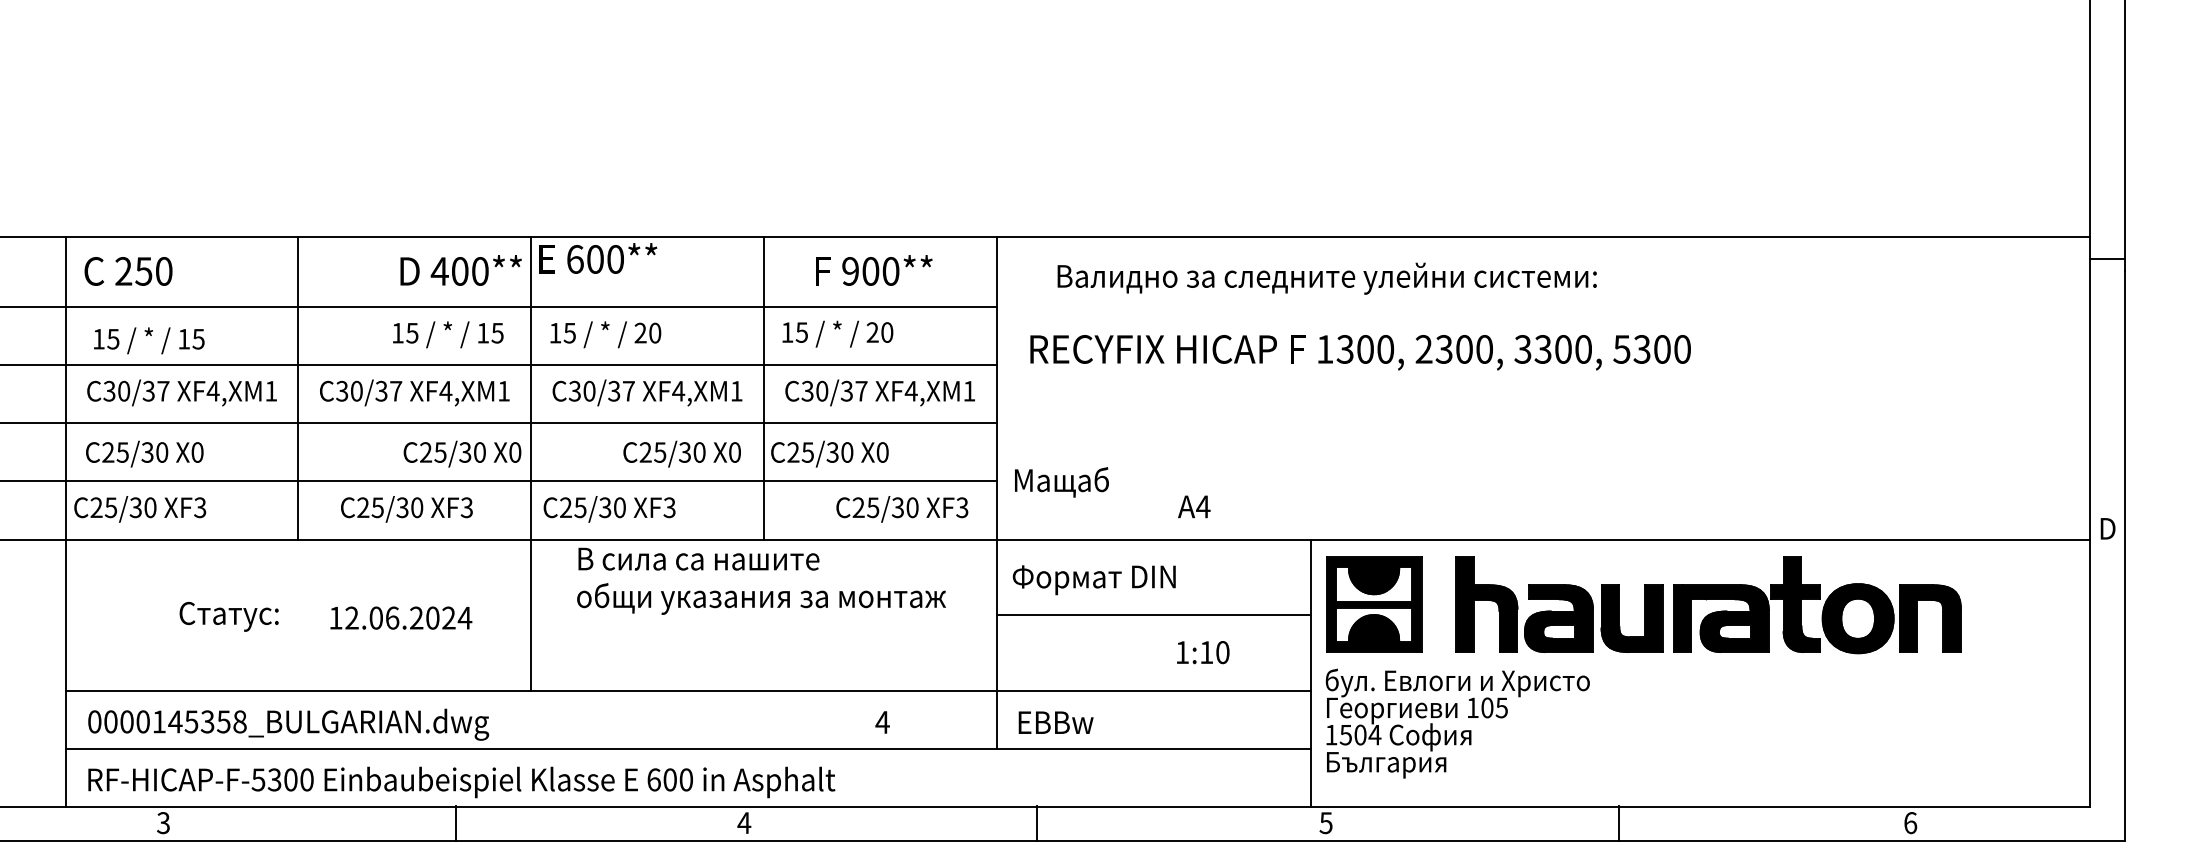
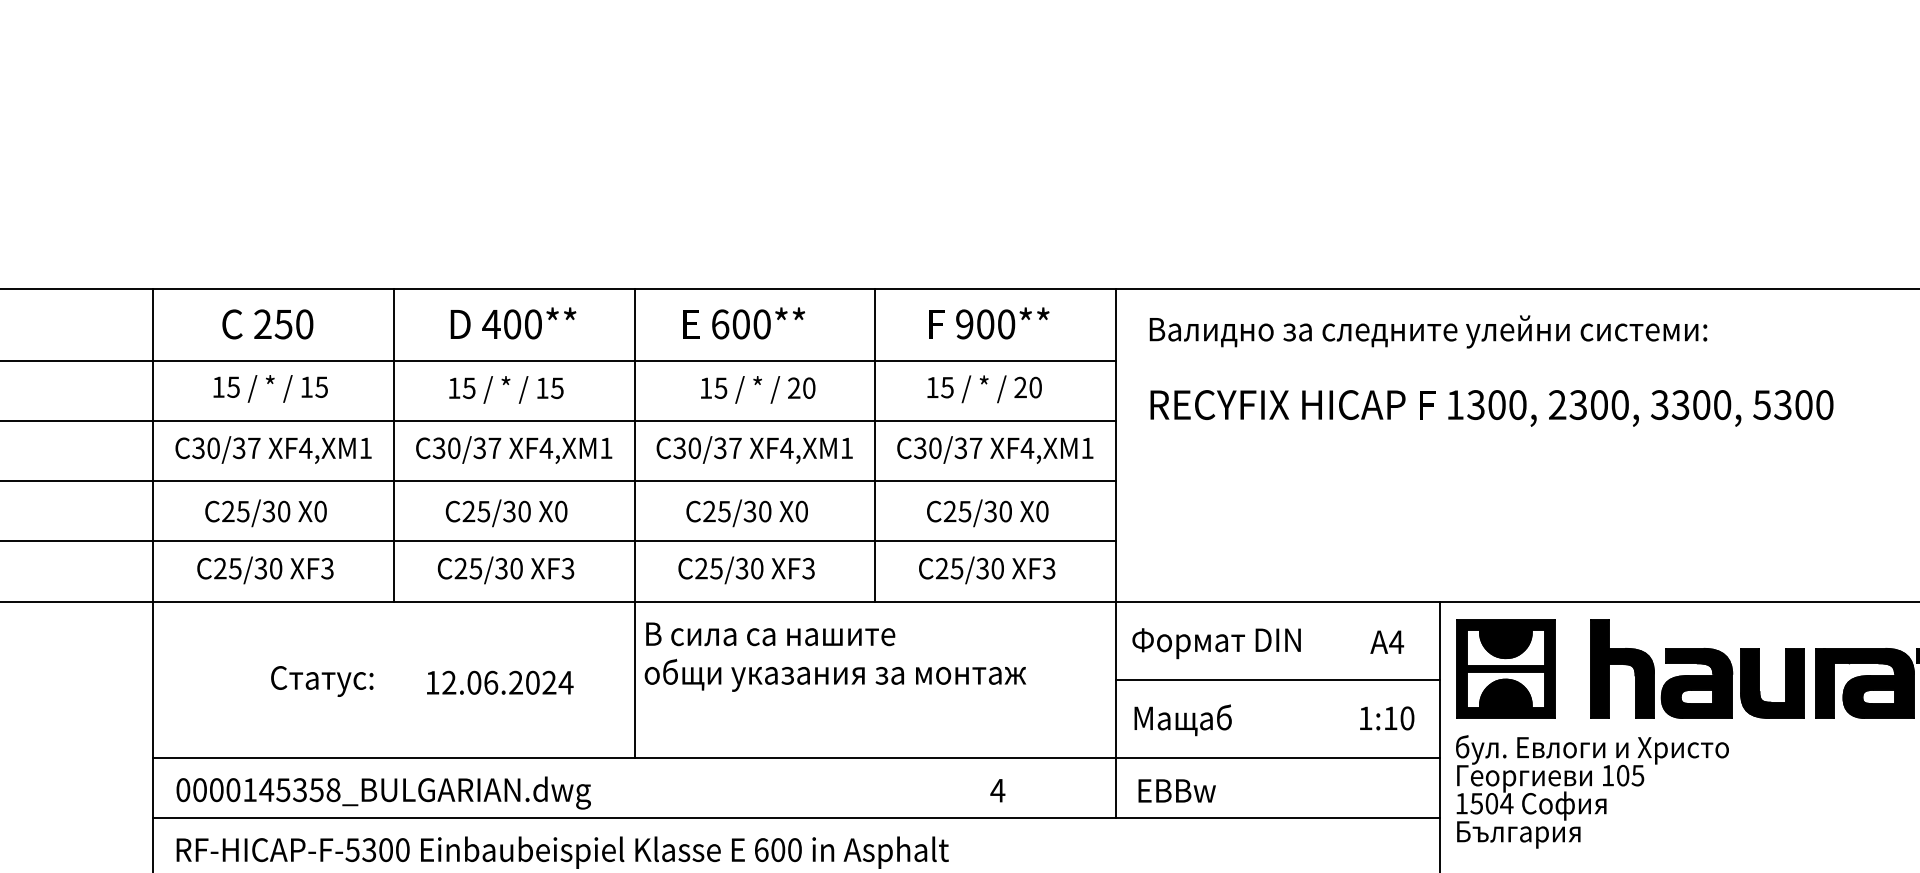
text: (598, 258) -> (744, 323), moved
text: (460, 270) -> (512, 323), moved
text: (128, 271) -> (267, 324), moved
text: (1326, 278) -> (1427, 331), moved
text: (837, 333) -> (984, 388), moved
text: (448, 334) -> (506, 389), moved
text: (605, 334) -> (757, 389), moved
text: (149, 340) -> (270, 388), moved
text: (144, 453) -> (265, 512), moved
text: (462, 453) -> (506, 512), moved
text: (681, 453) -> (746, 512), moved
text: (829, 453) -> (987, 512), moved
text: (1061, 482) -> (1182, 720), moved
text: (1194, 506) -> (1387, 641), moved
text: (140, 509) -> (265, 570), moved
text: (609, 509) -> (746, 570), moved
text: (902, 509) -> (987, 570), moved
text: (761, 580) -> (835, 656), moved
text: (1203, 652) -> (1387, 718), moved

